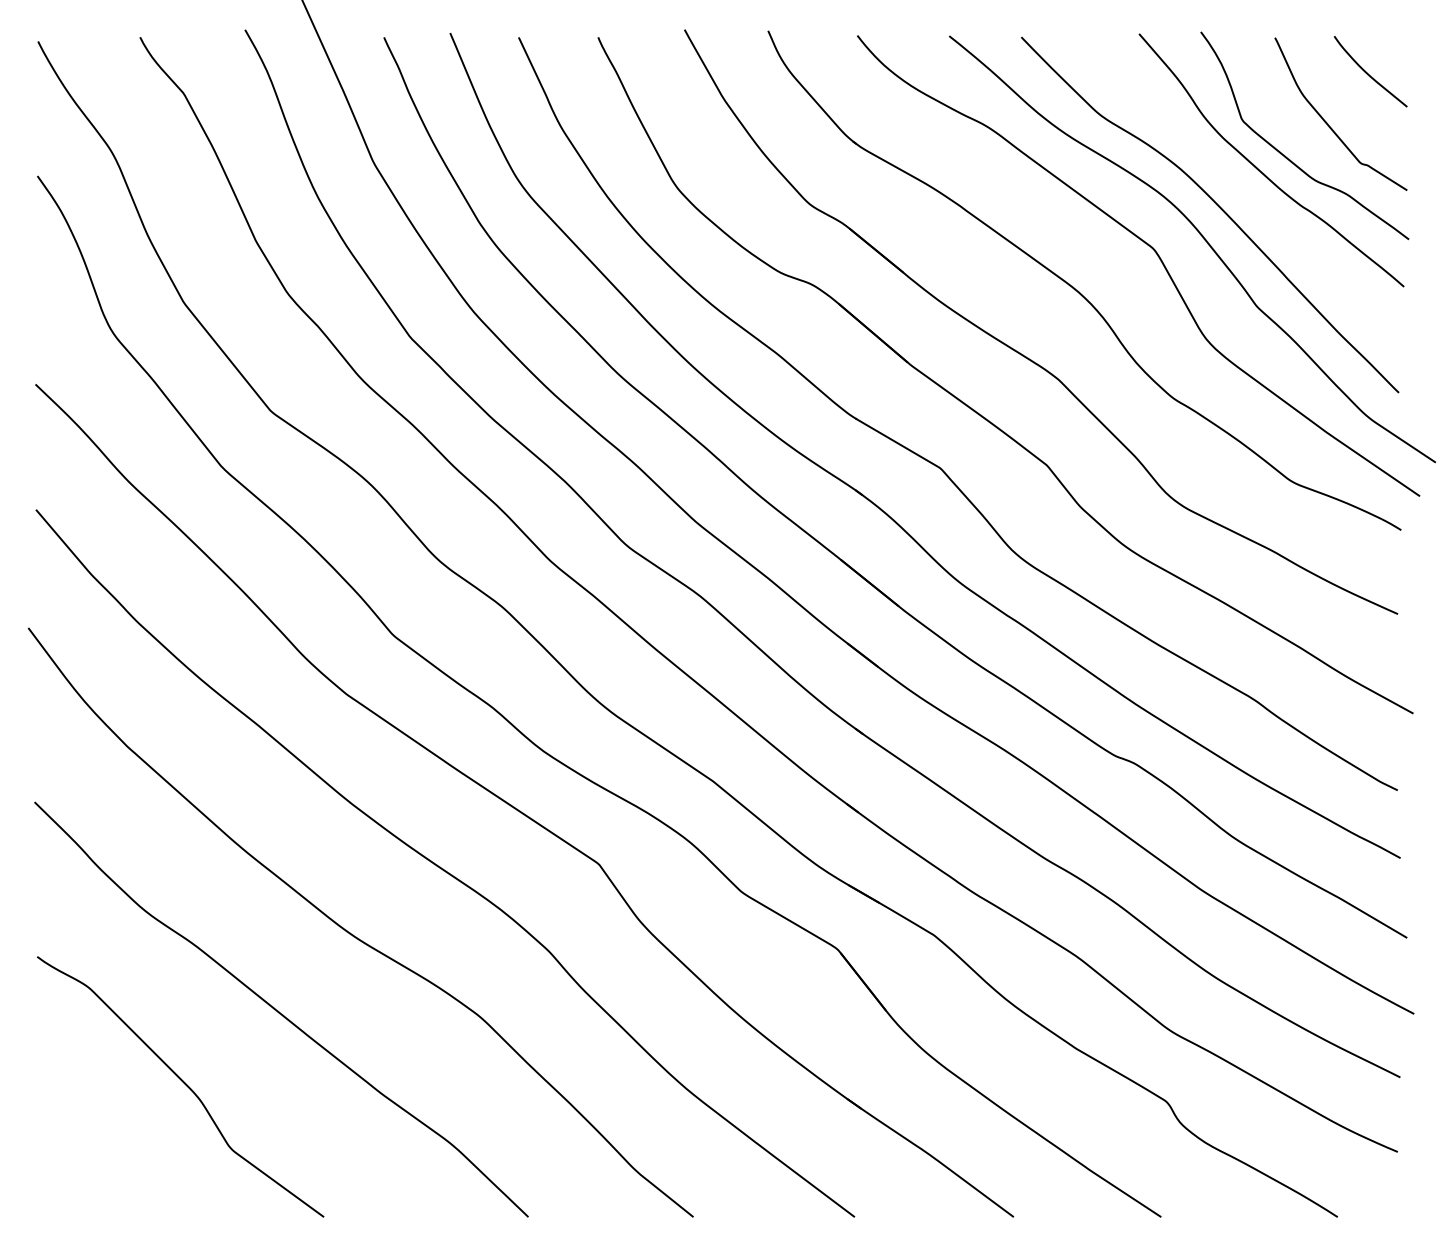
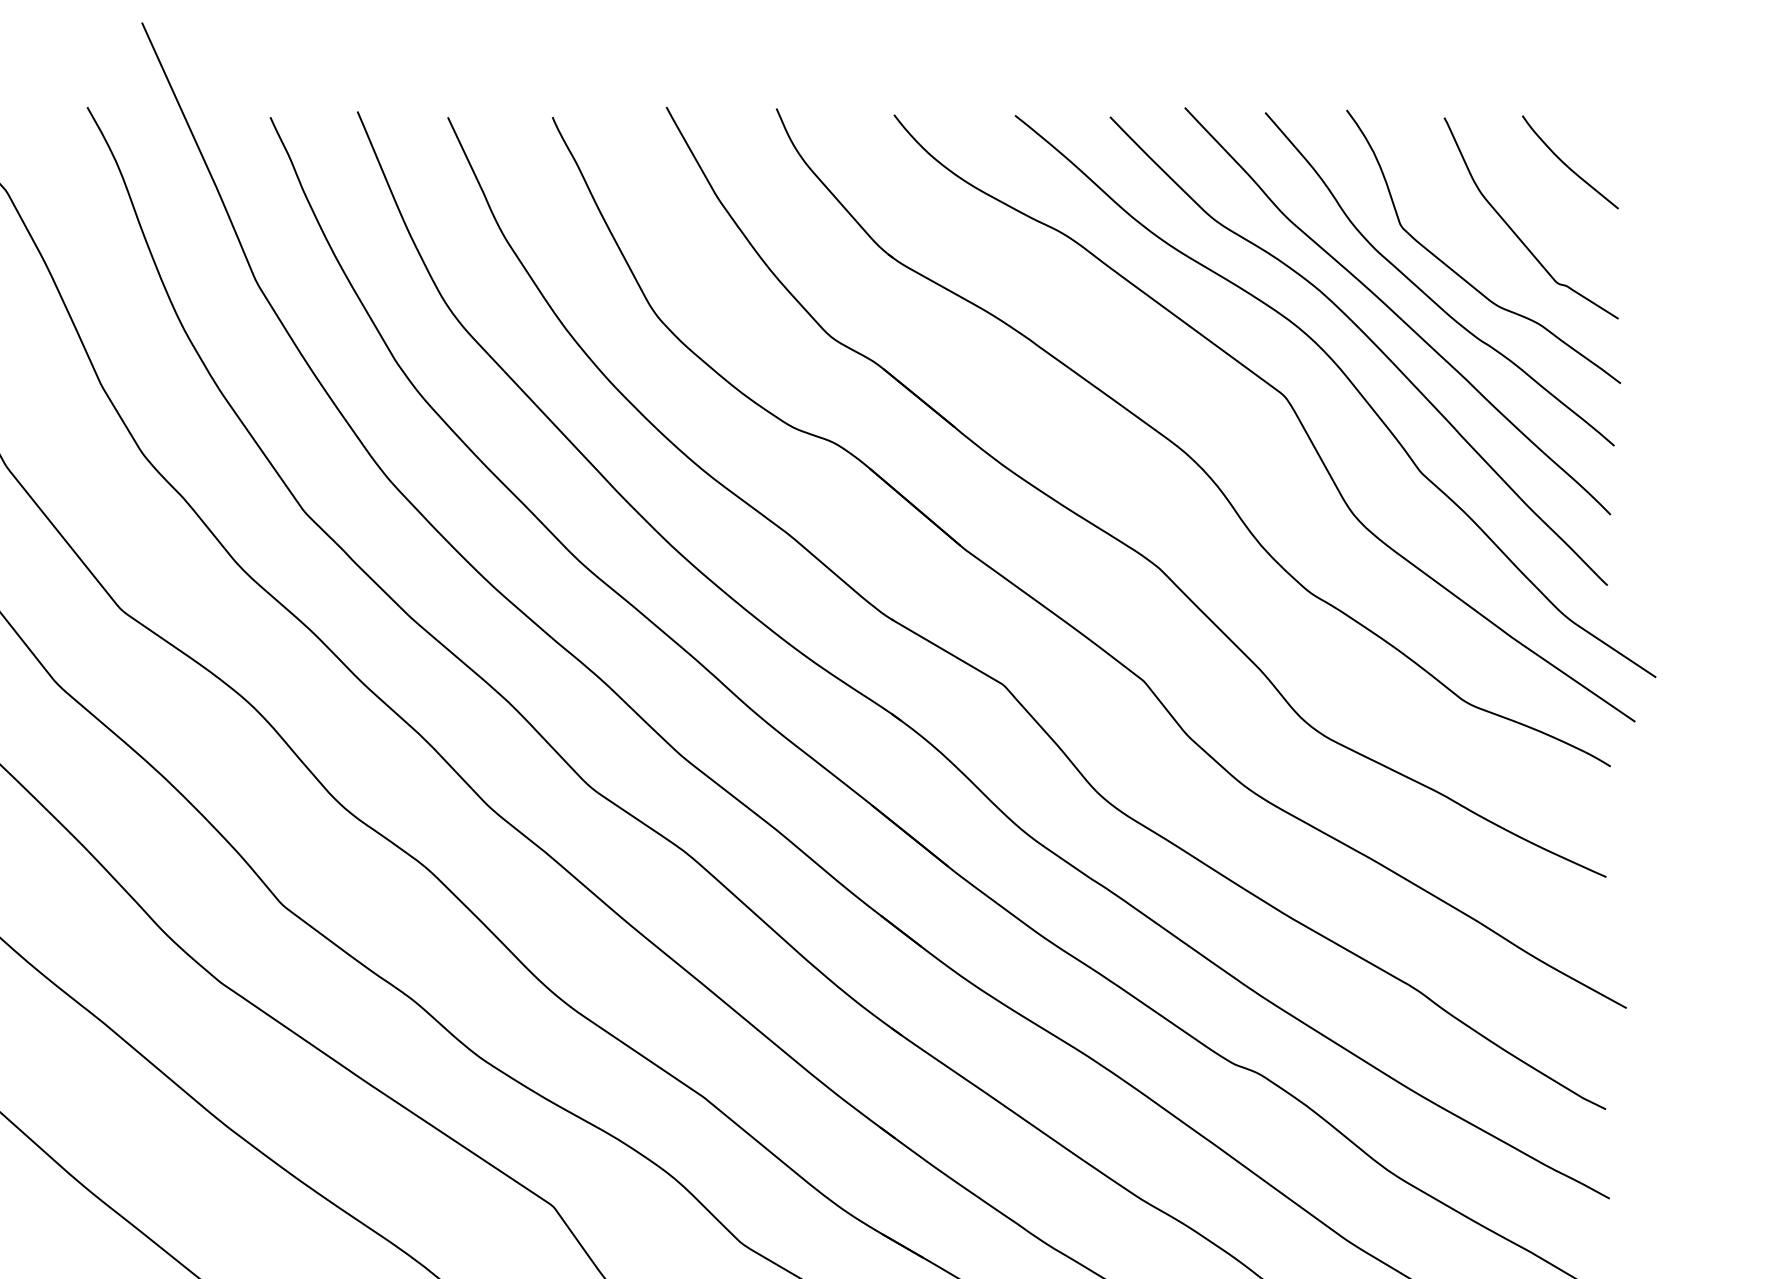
curve: (1238, 185) -> (1396, 312), added

